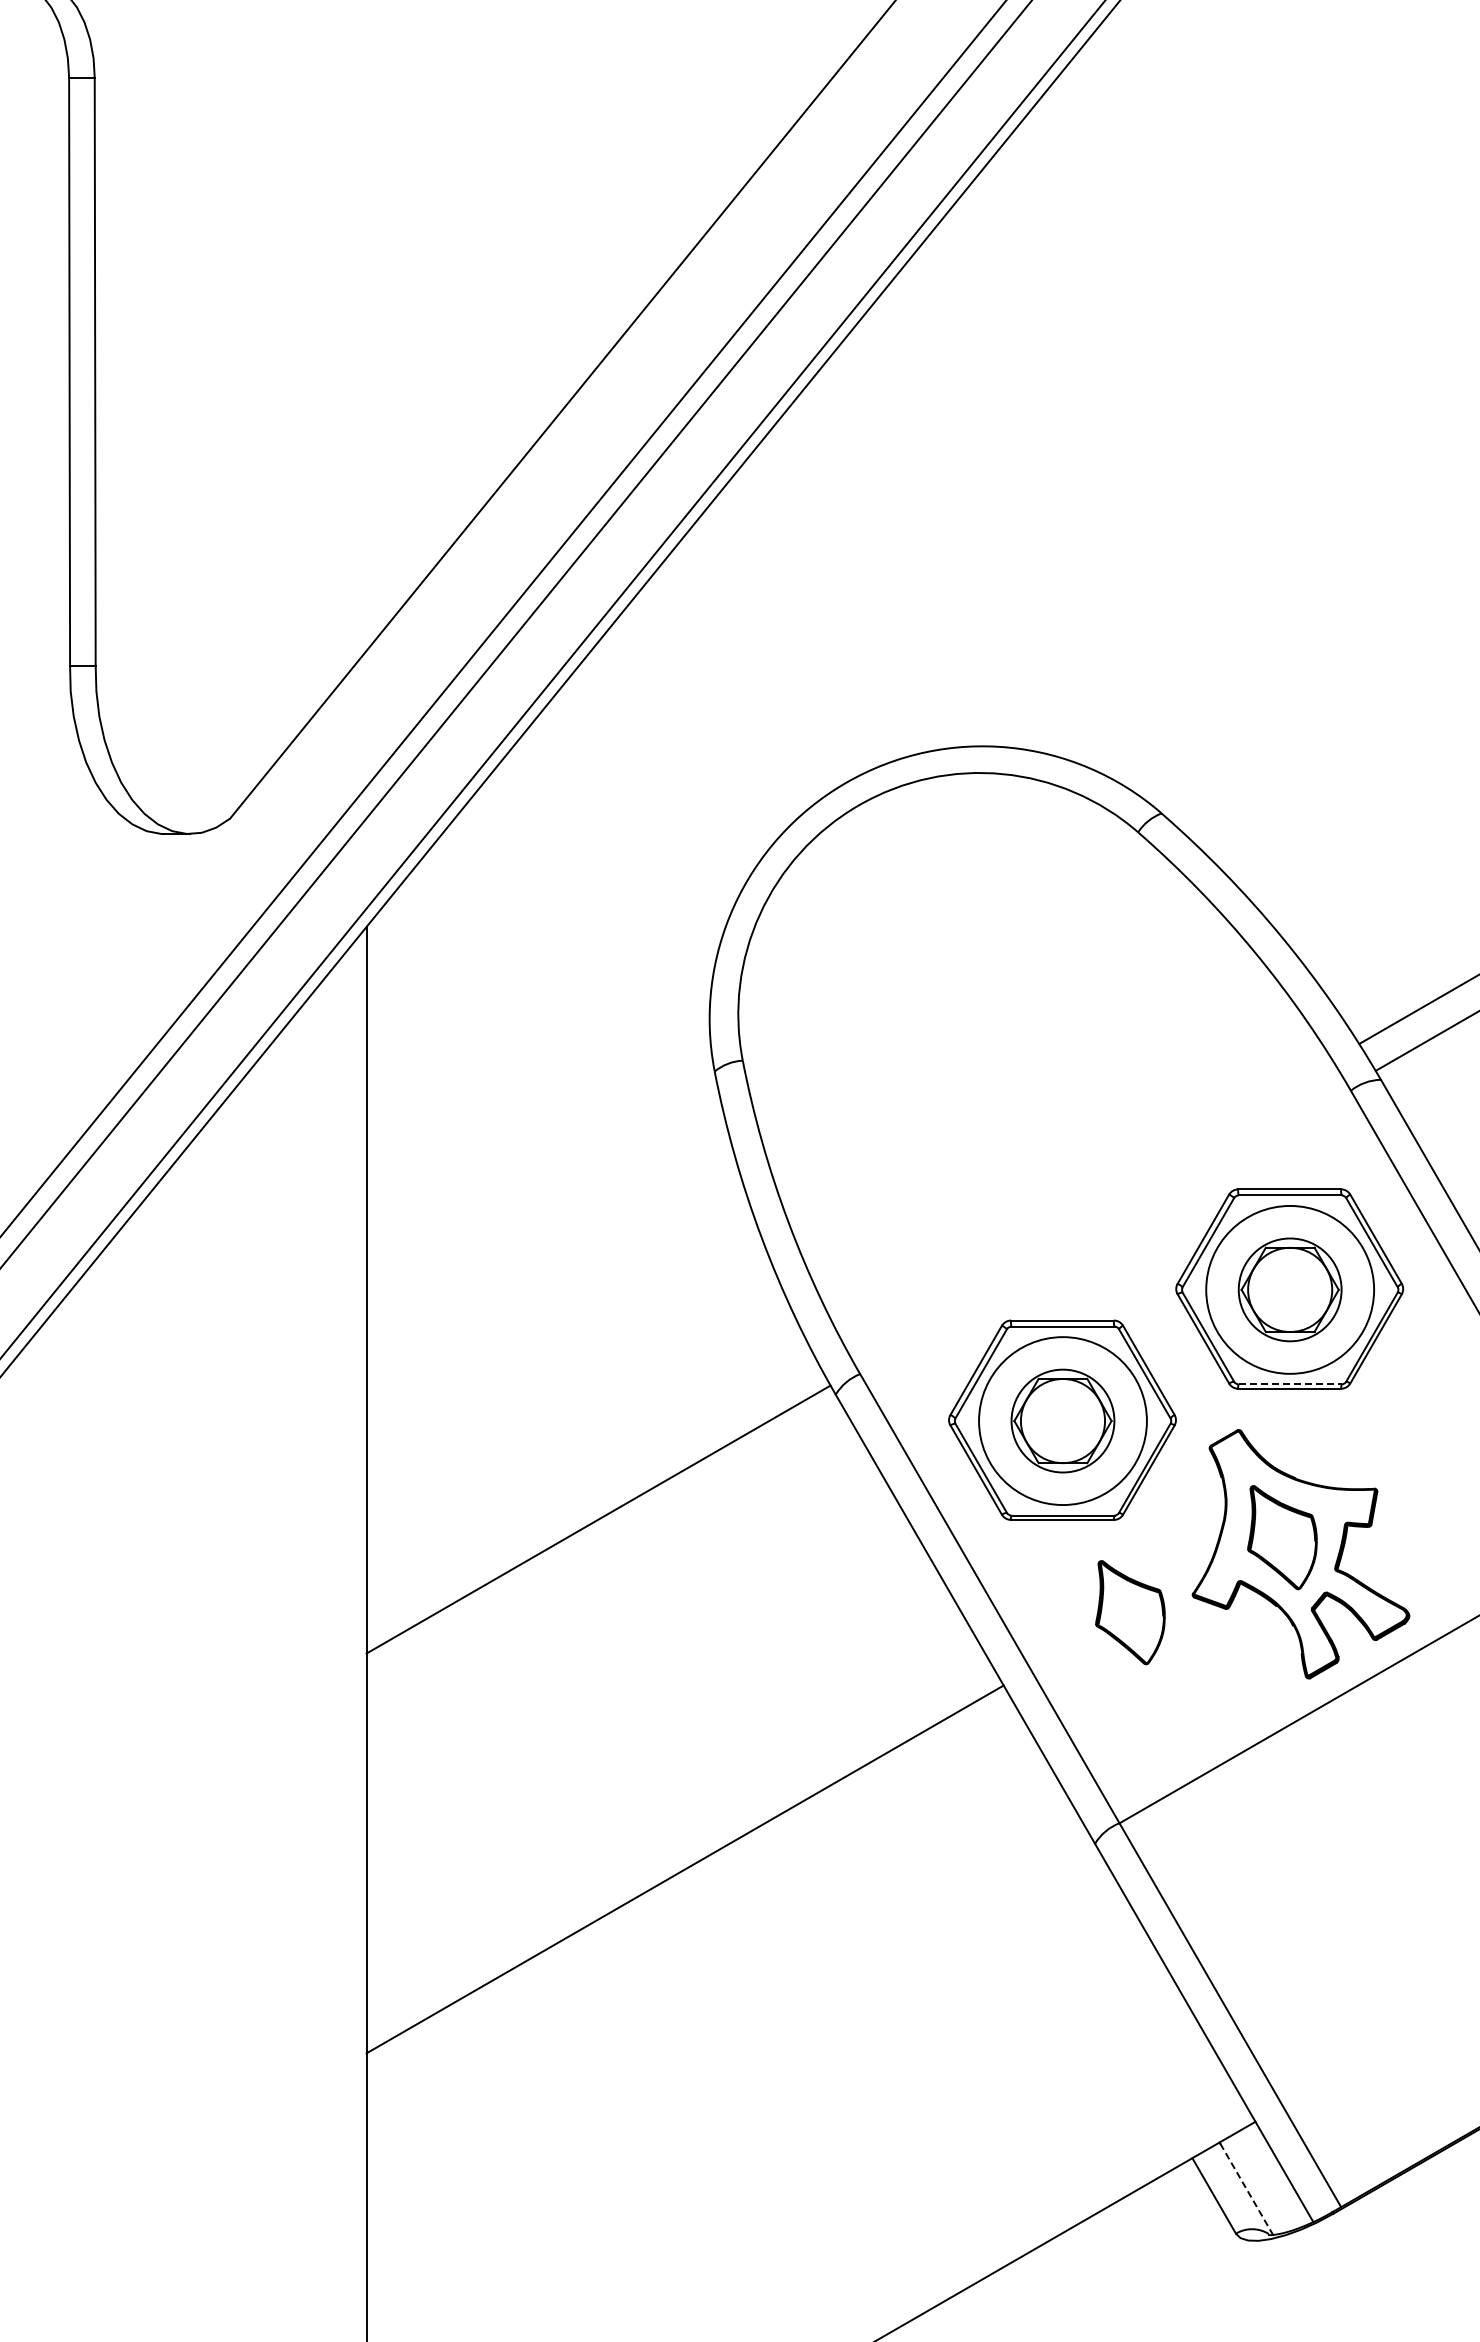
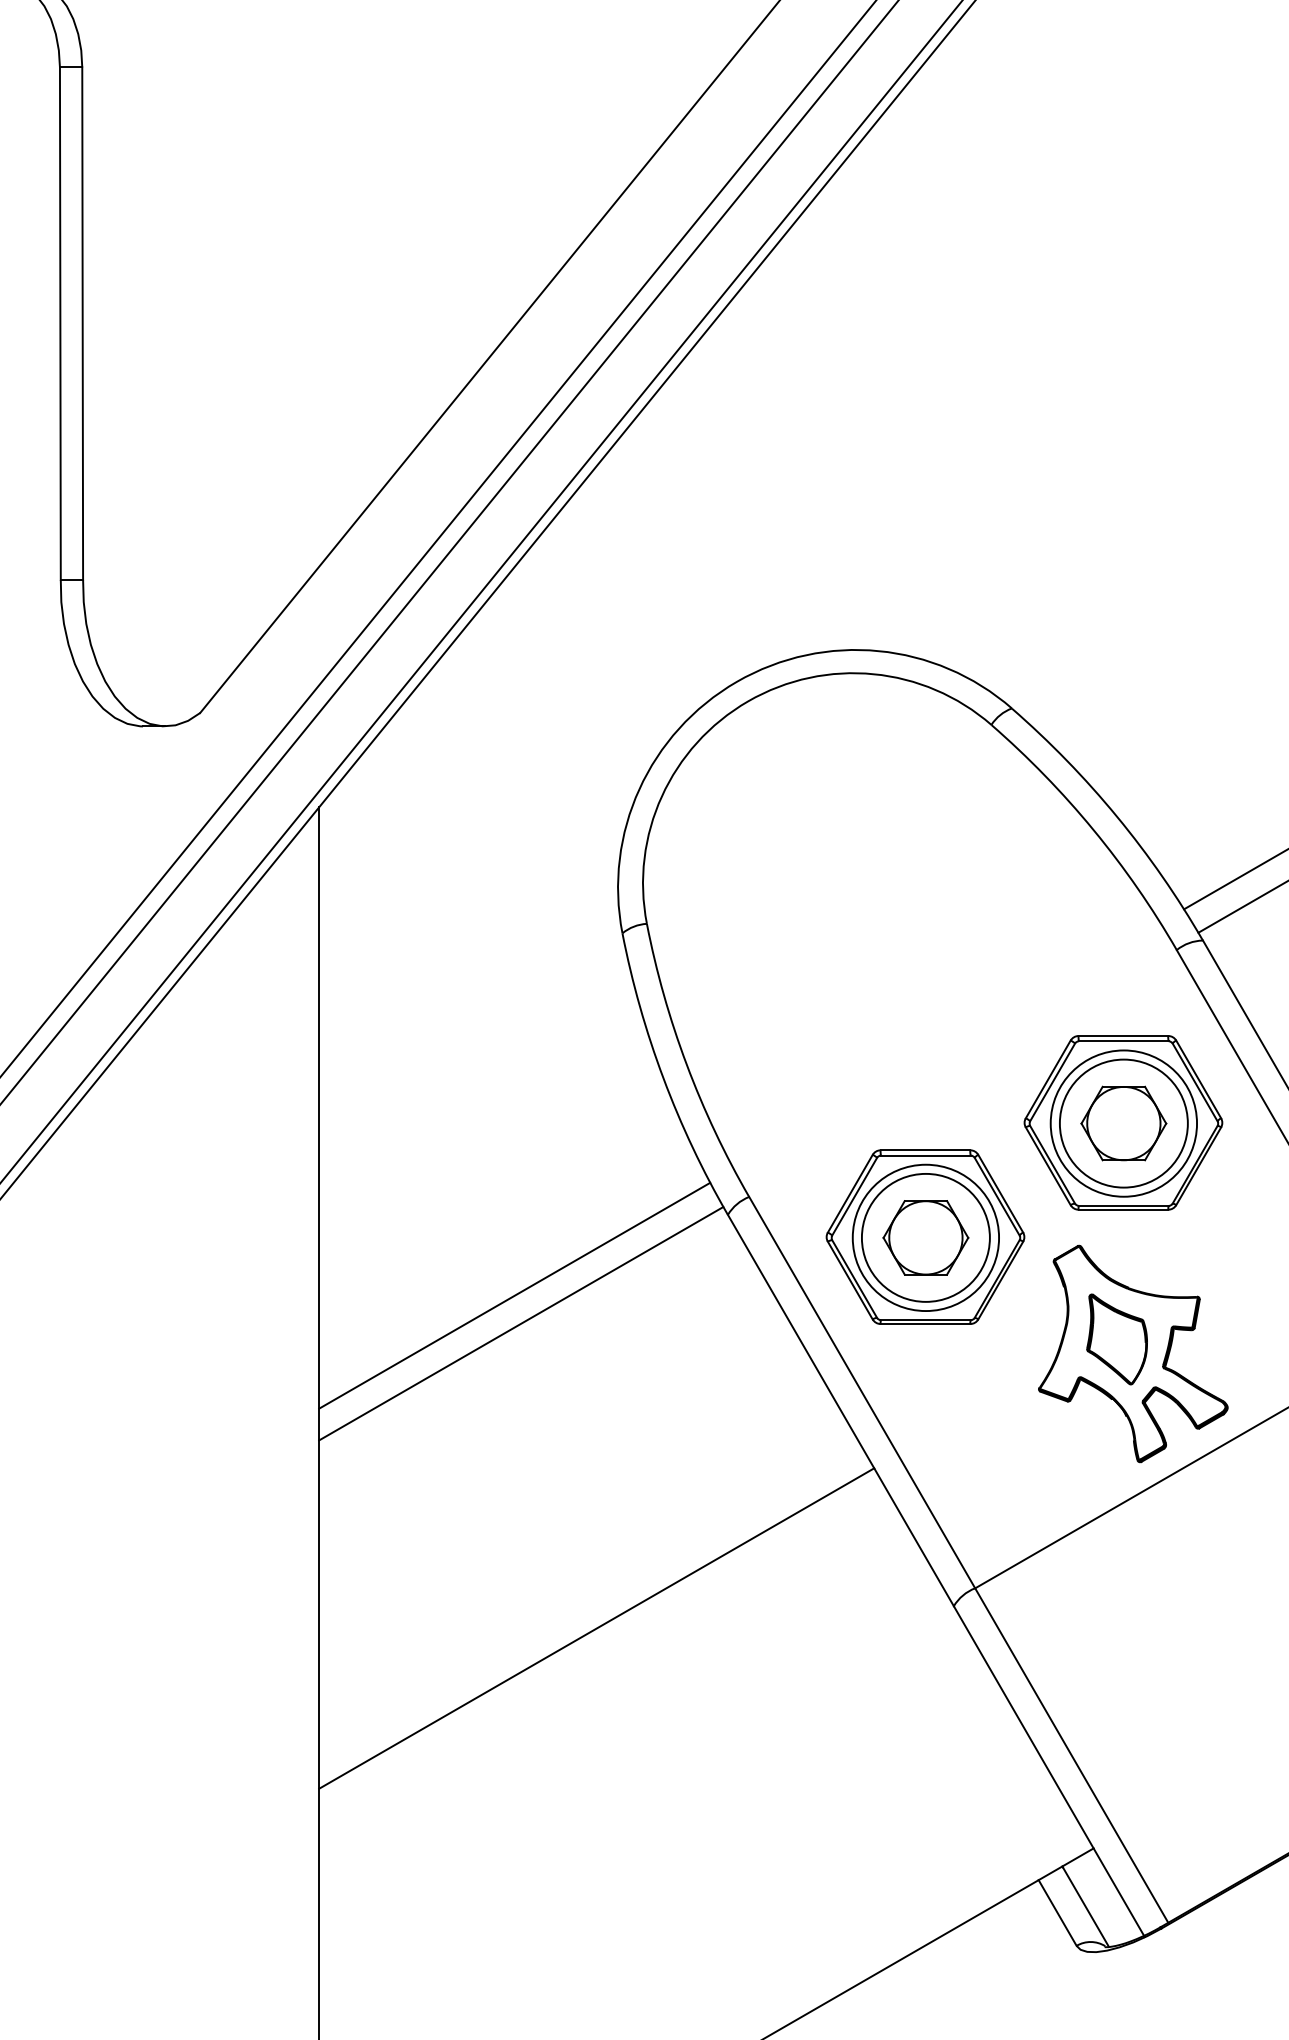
circle: (1289, 1289) -> (1123, 1123), size x1.43
line: (1290, 1384) -> (1124, 1206), dashed -> solid
circle: (1062, 1420) -> (925, 1237), size x1.43
line: (590, 1487) -> (514, 1295), added
part: (1130, 1612) -> (984, 1404), removed
line: (1246, 2189) -> (1085, 1907), dashed -> solid

